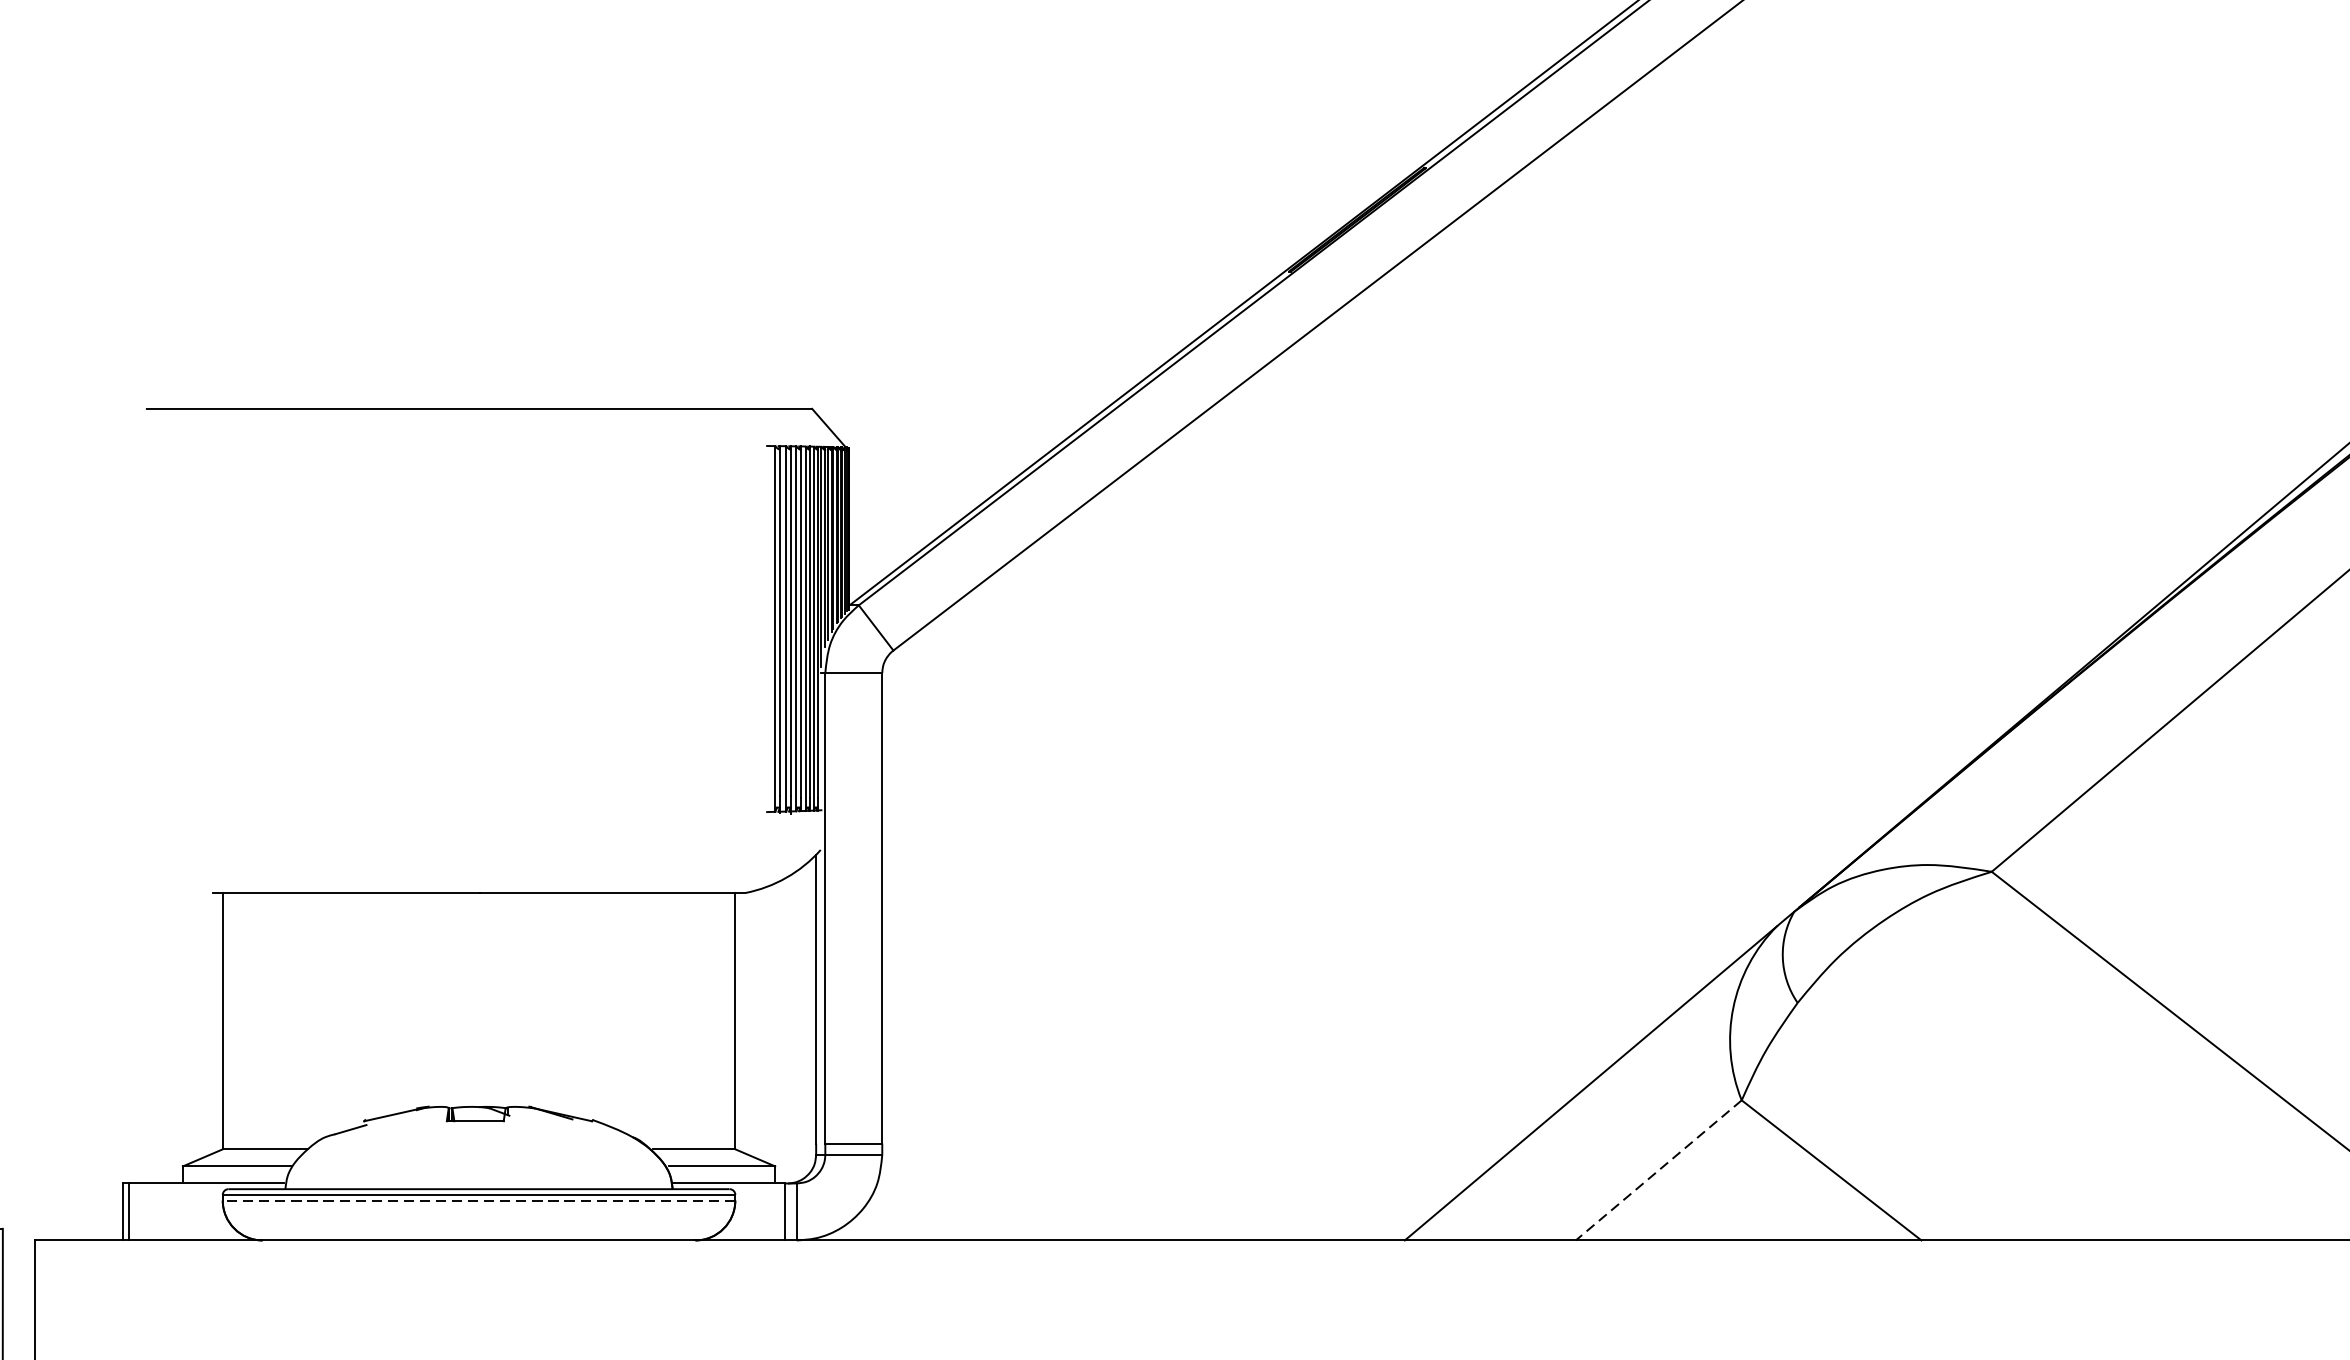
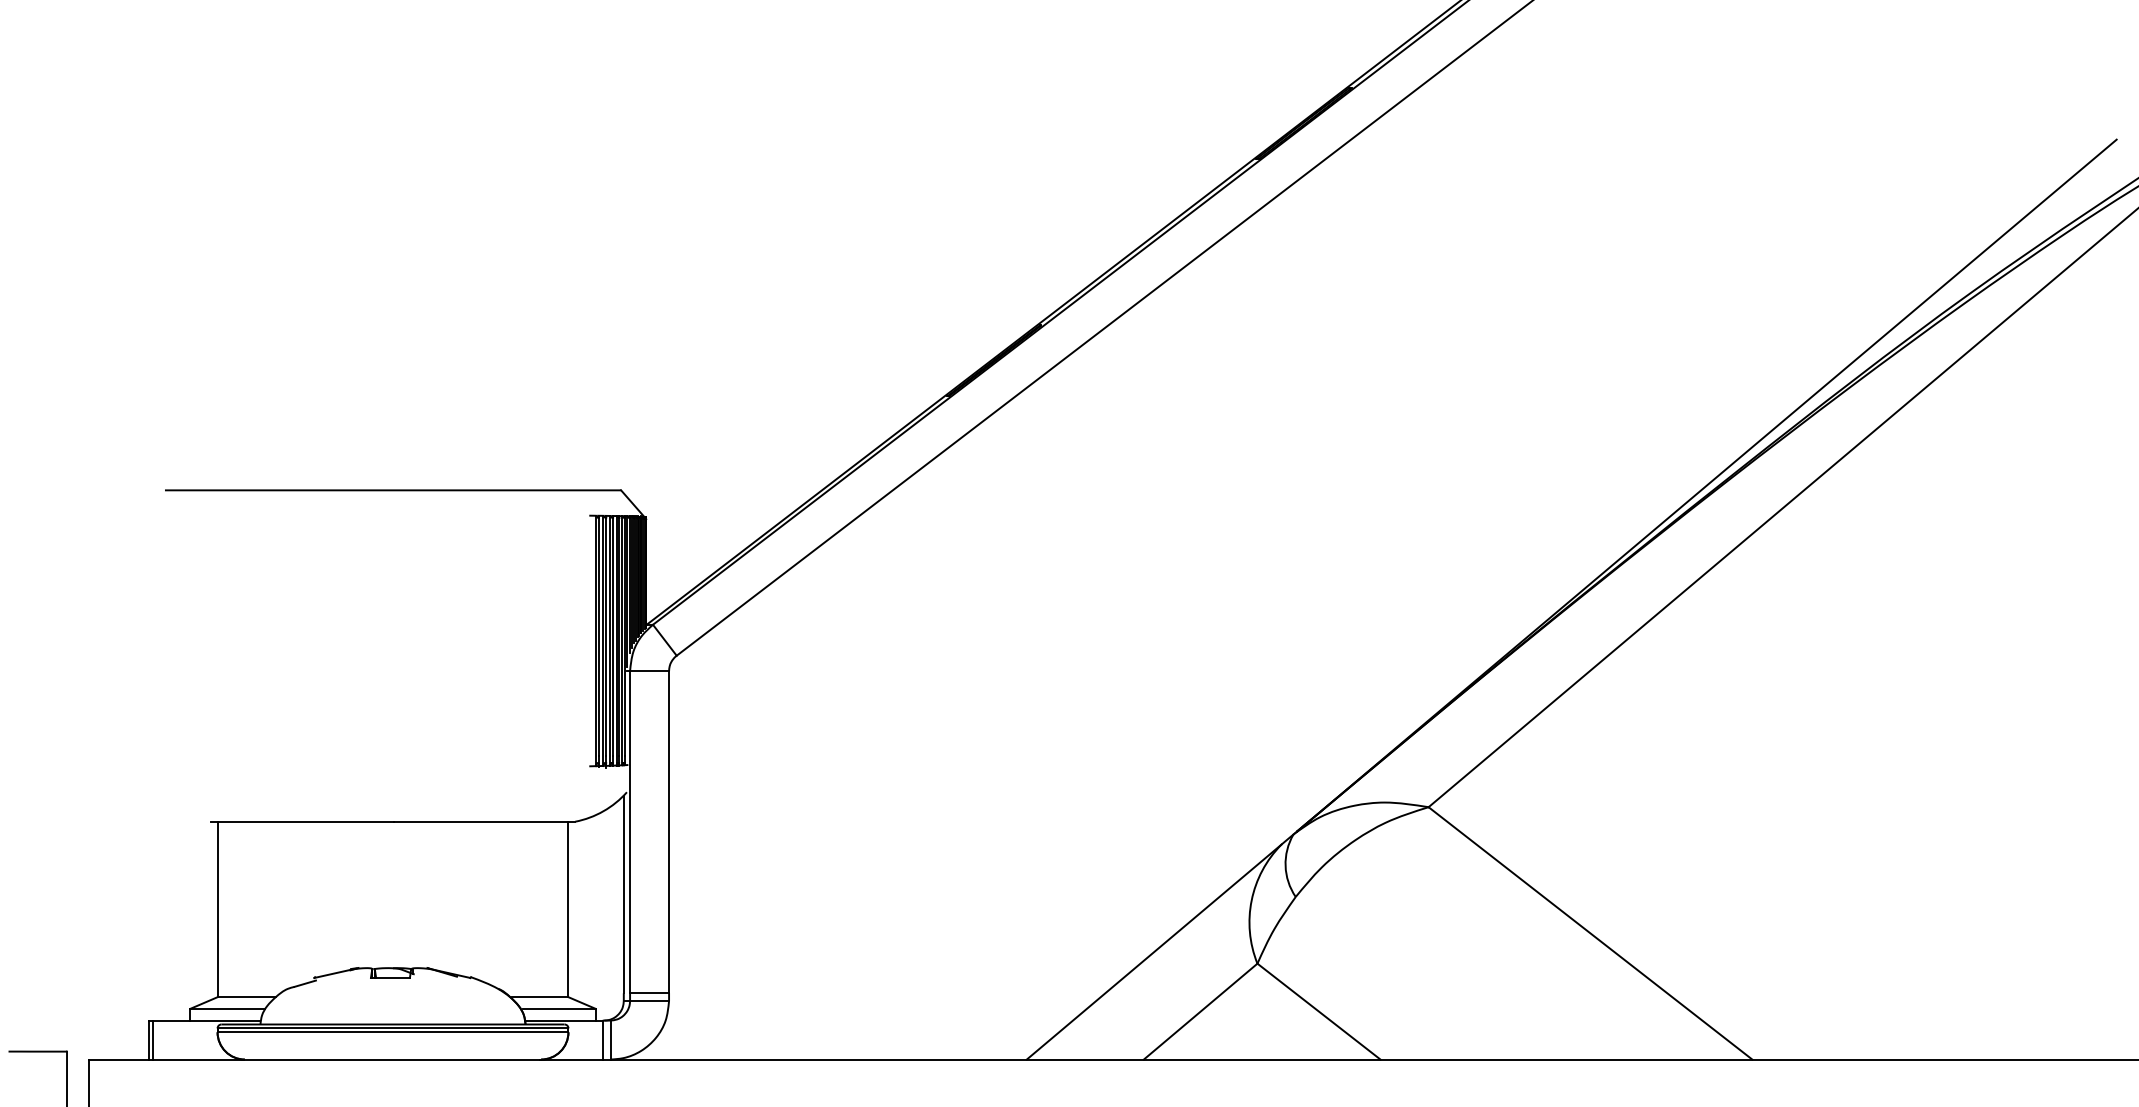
line: (1658, 1170) -> (1200, 1011), dashed -> solid
line: (478, 1200) -> (392, 1032), dashed -> solid

